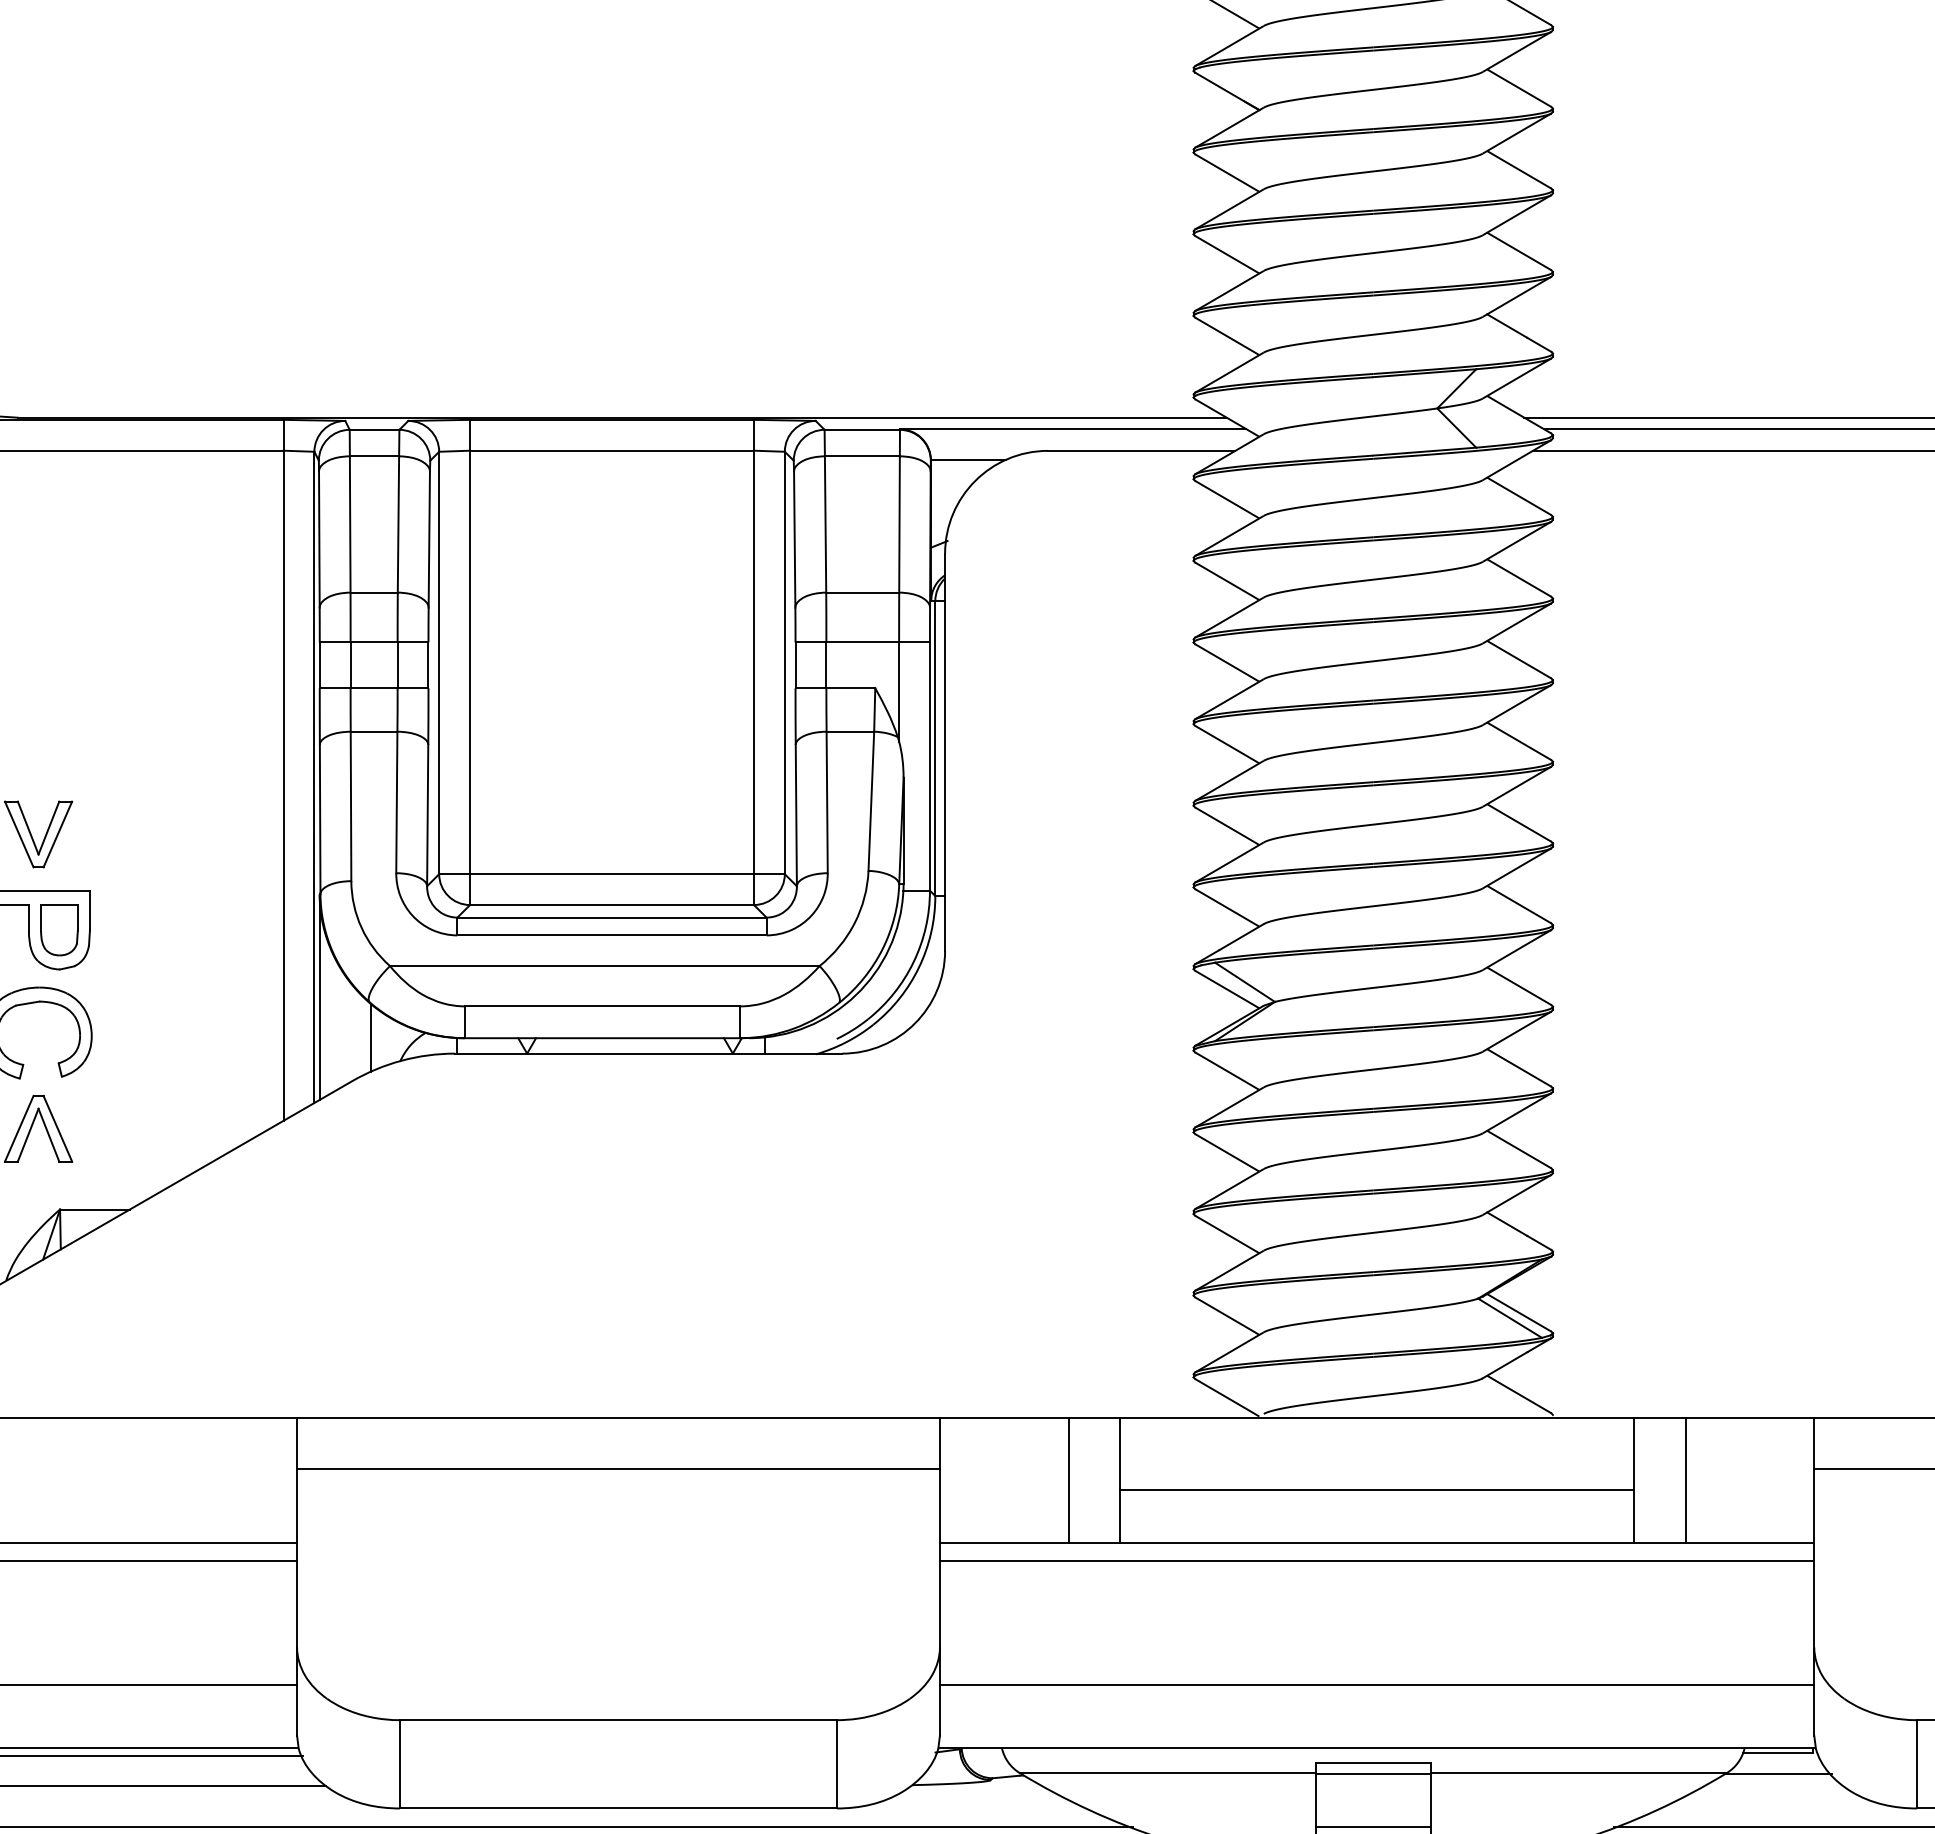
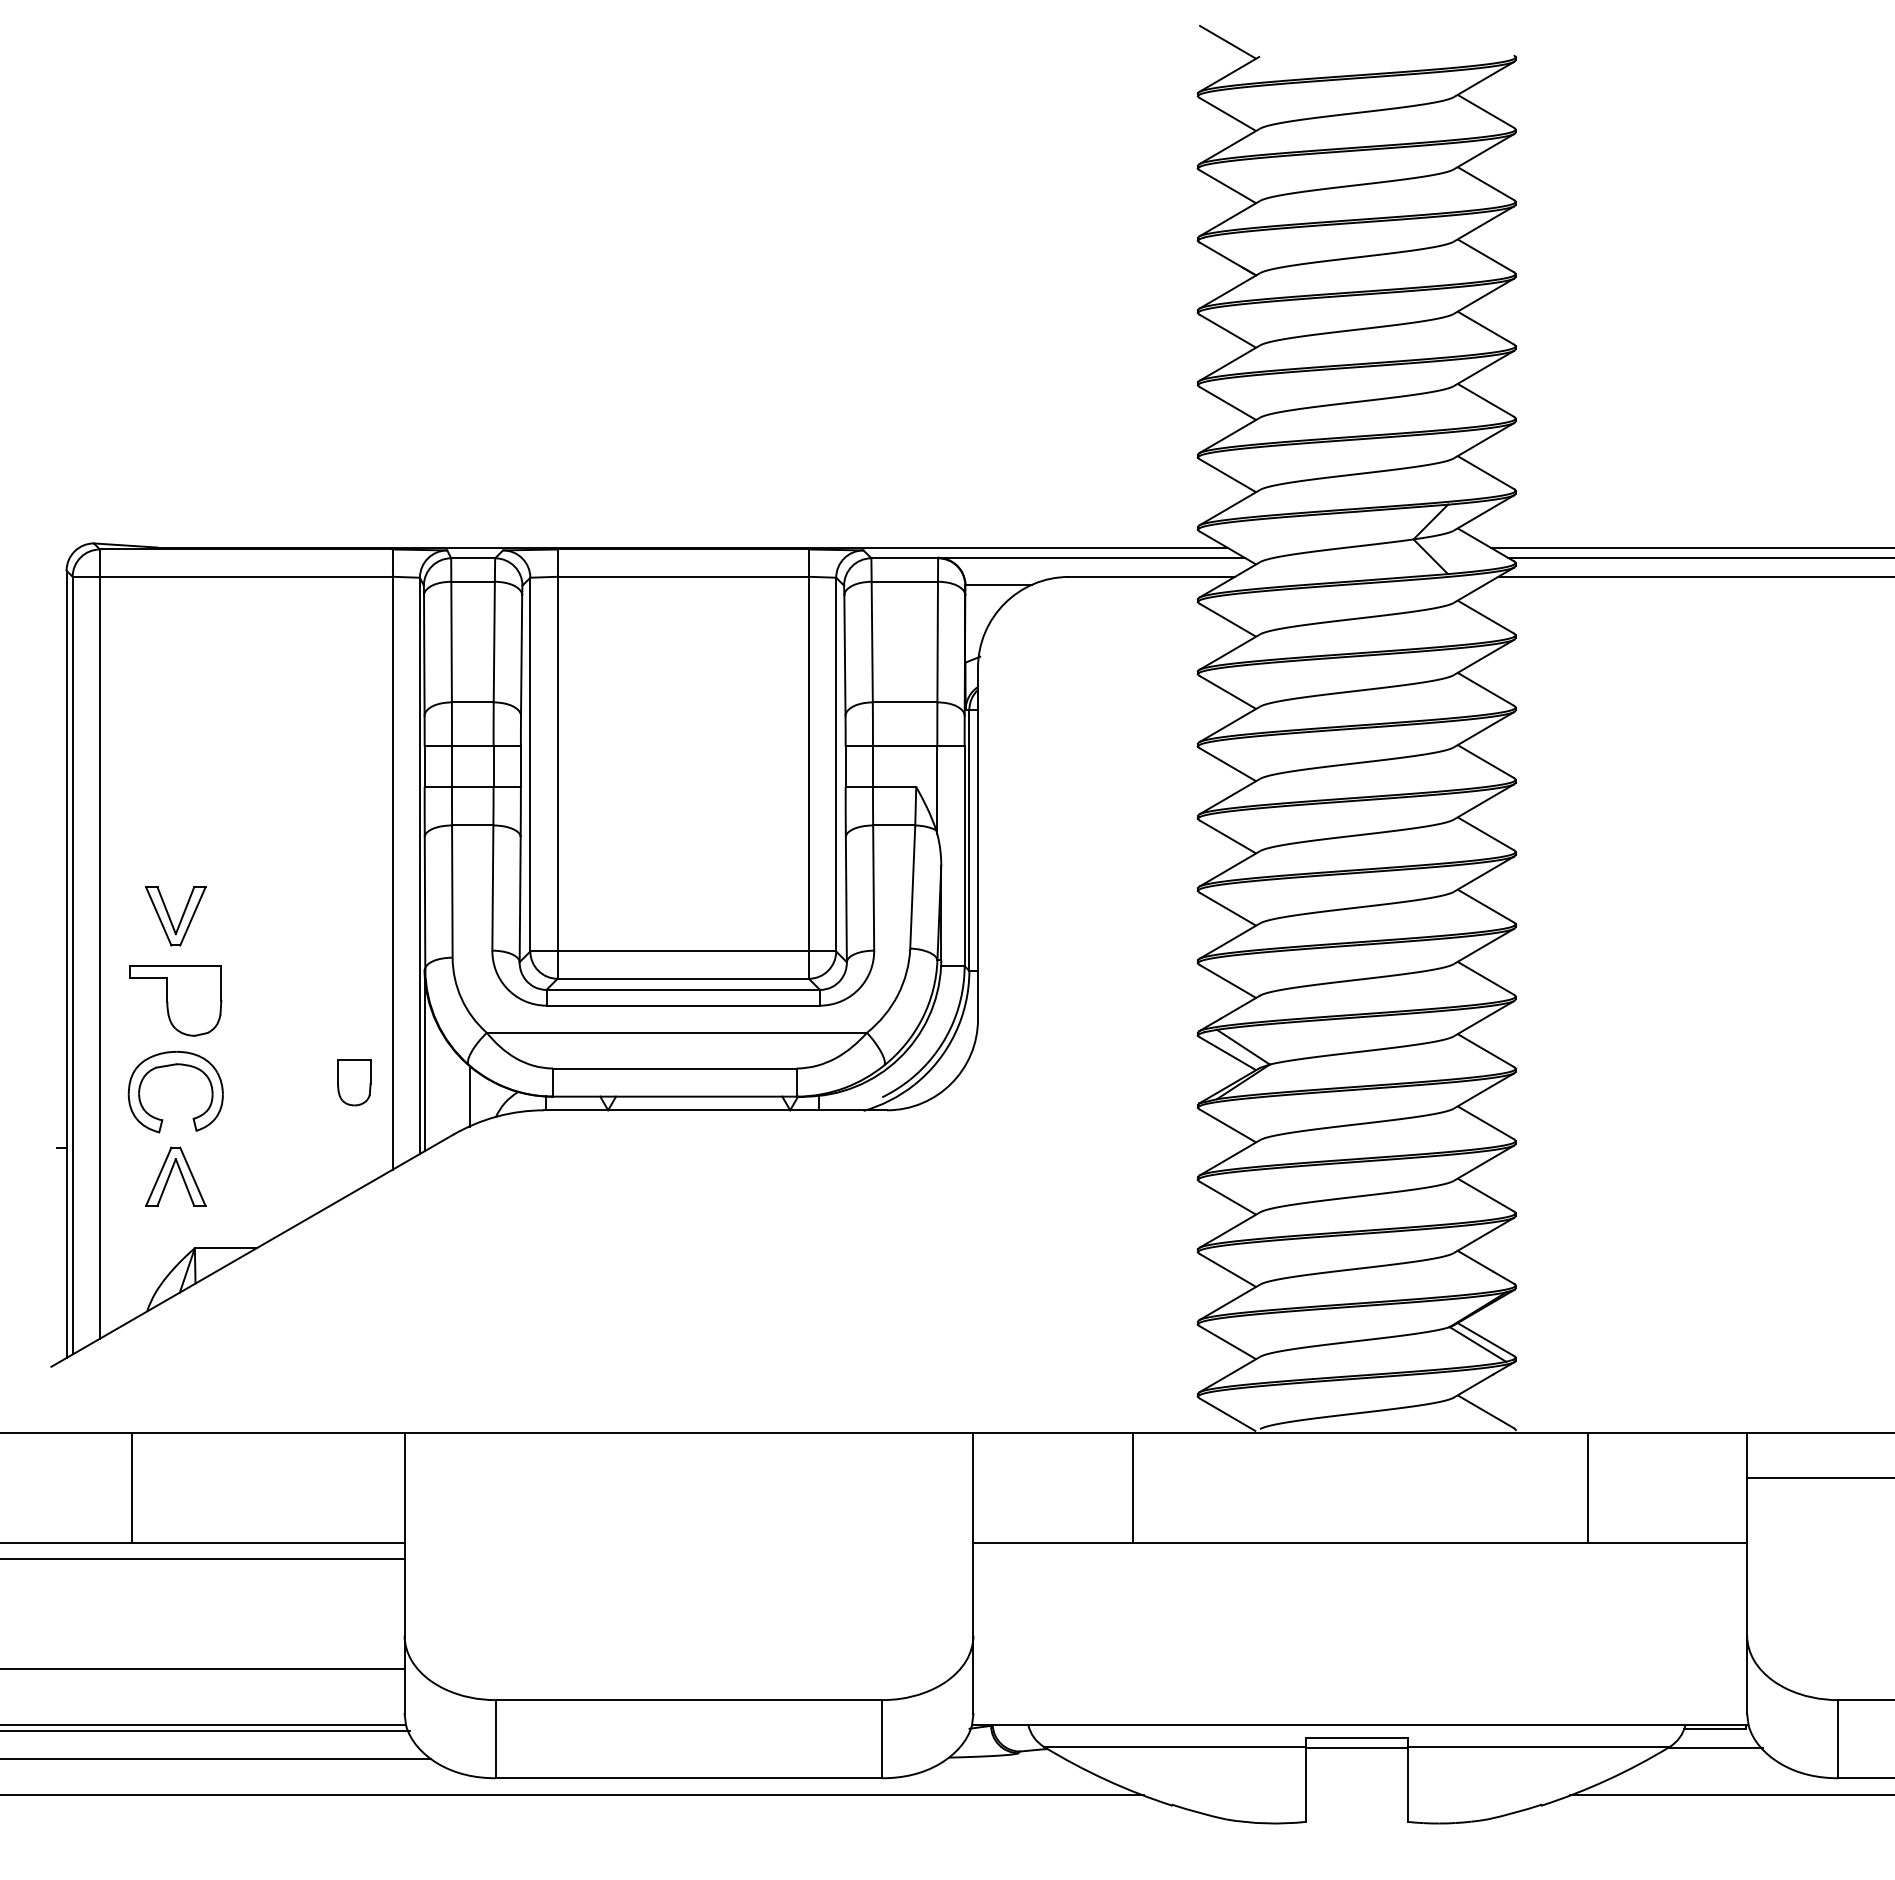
part: (59, 929) -> (354, 1082), moved
line: (617, 1469) -> (688, 1478), removed
line: (1068, 1479) -> (1087, 1487), removed
line: (1685, 1479) -> (1633, 1487), removed
line: (1376, 1490) -> (1359, 1496), removed
line: (1377, 1561) -> (1360, 1559), removed
line: (1377, 1685) -> (1360, 1669), removed
line: (1372, 1826) -> (1356, 1794), removed

